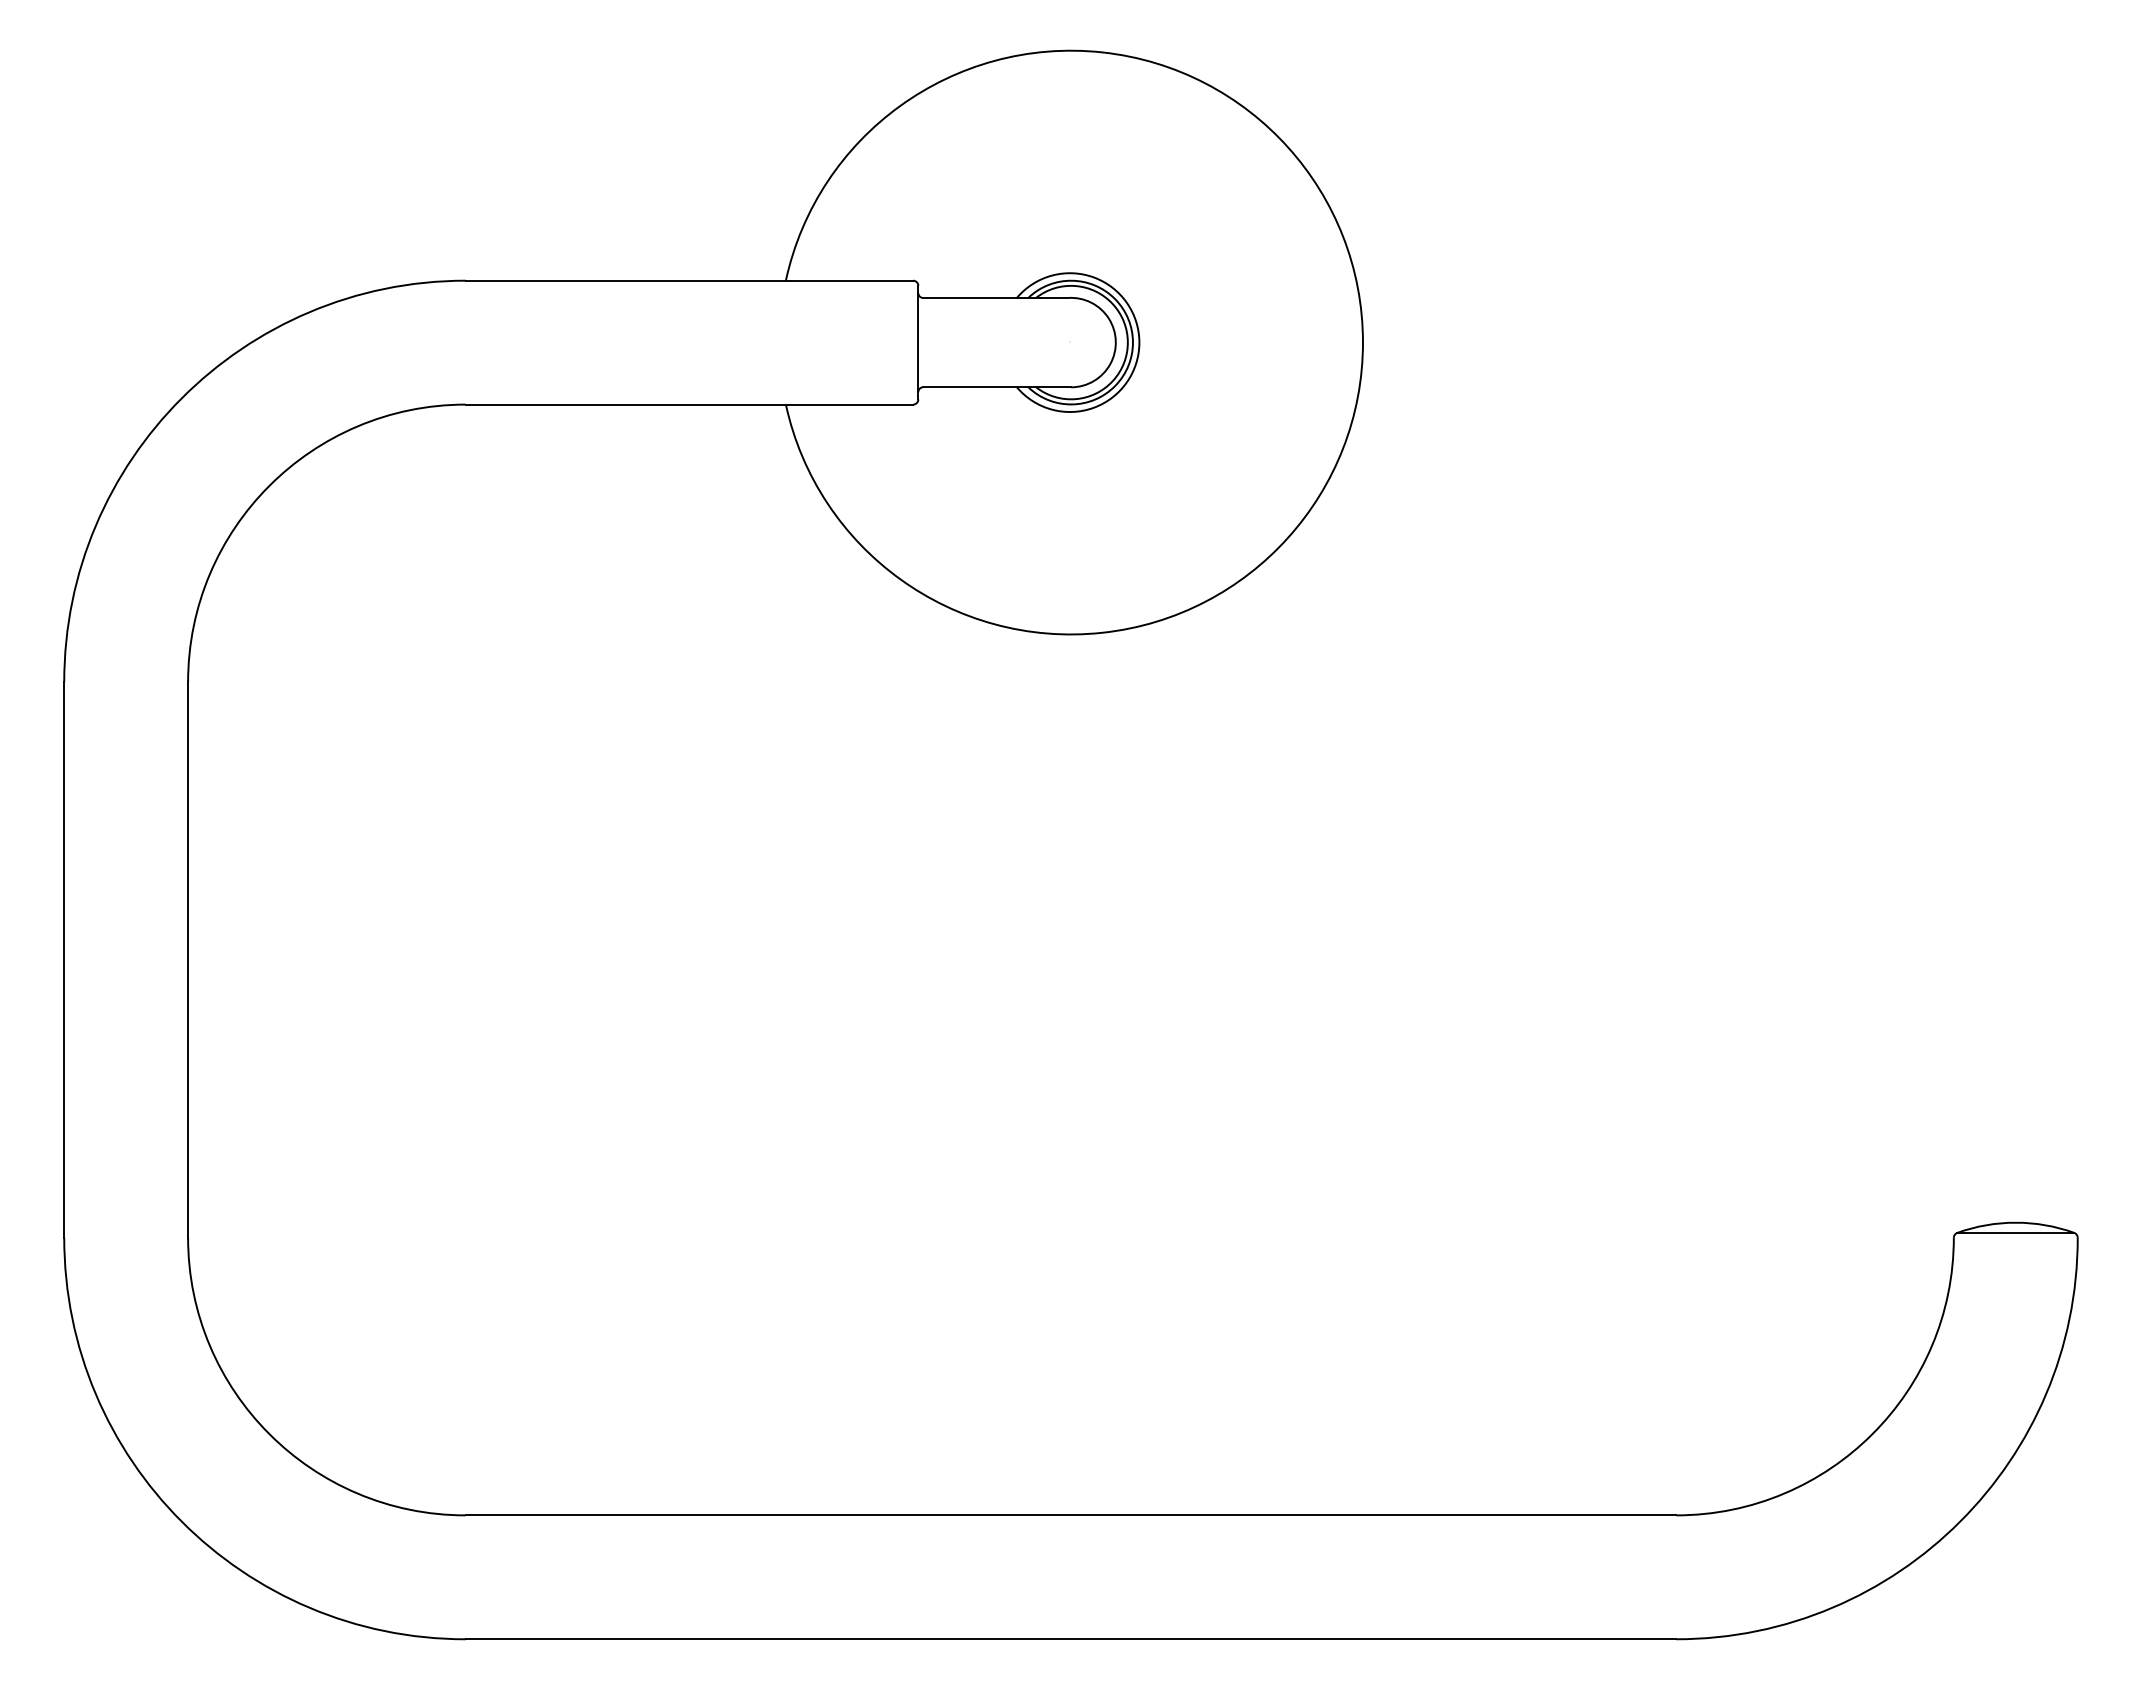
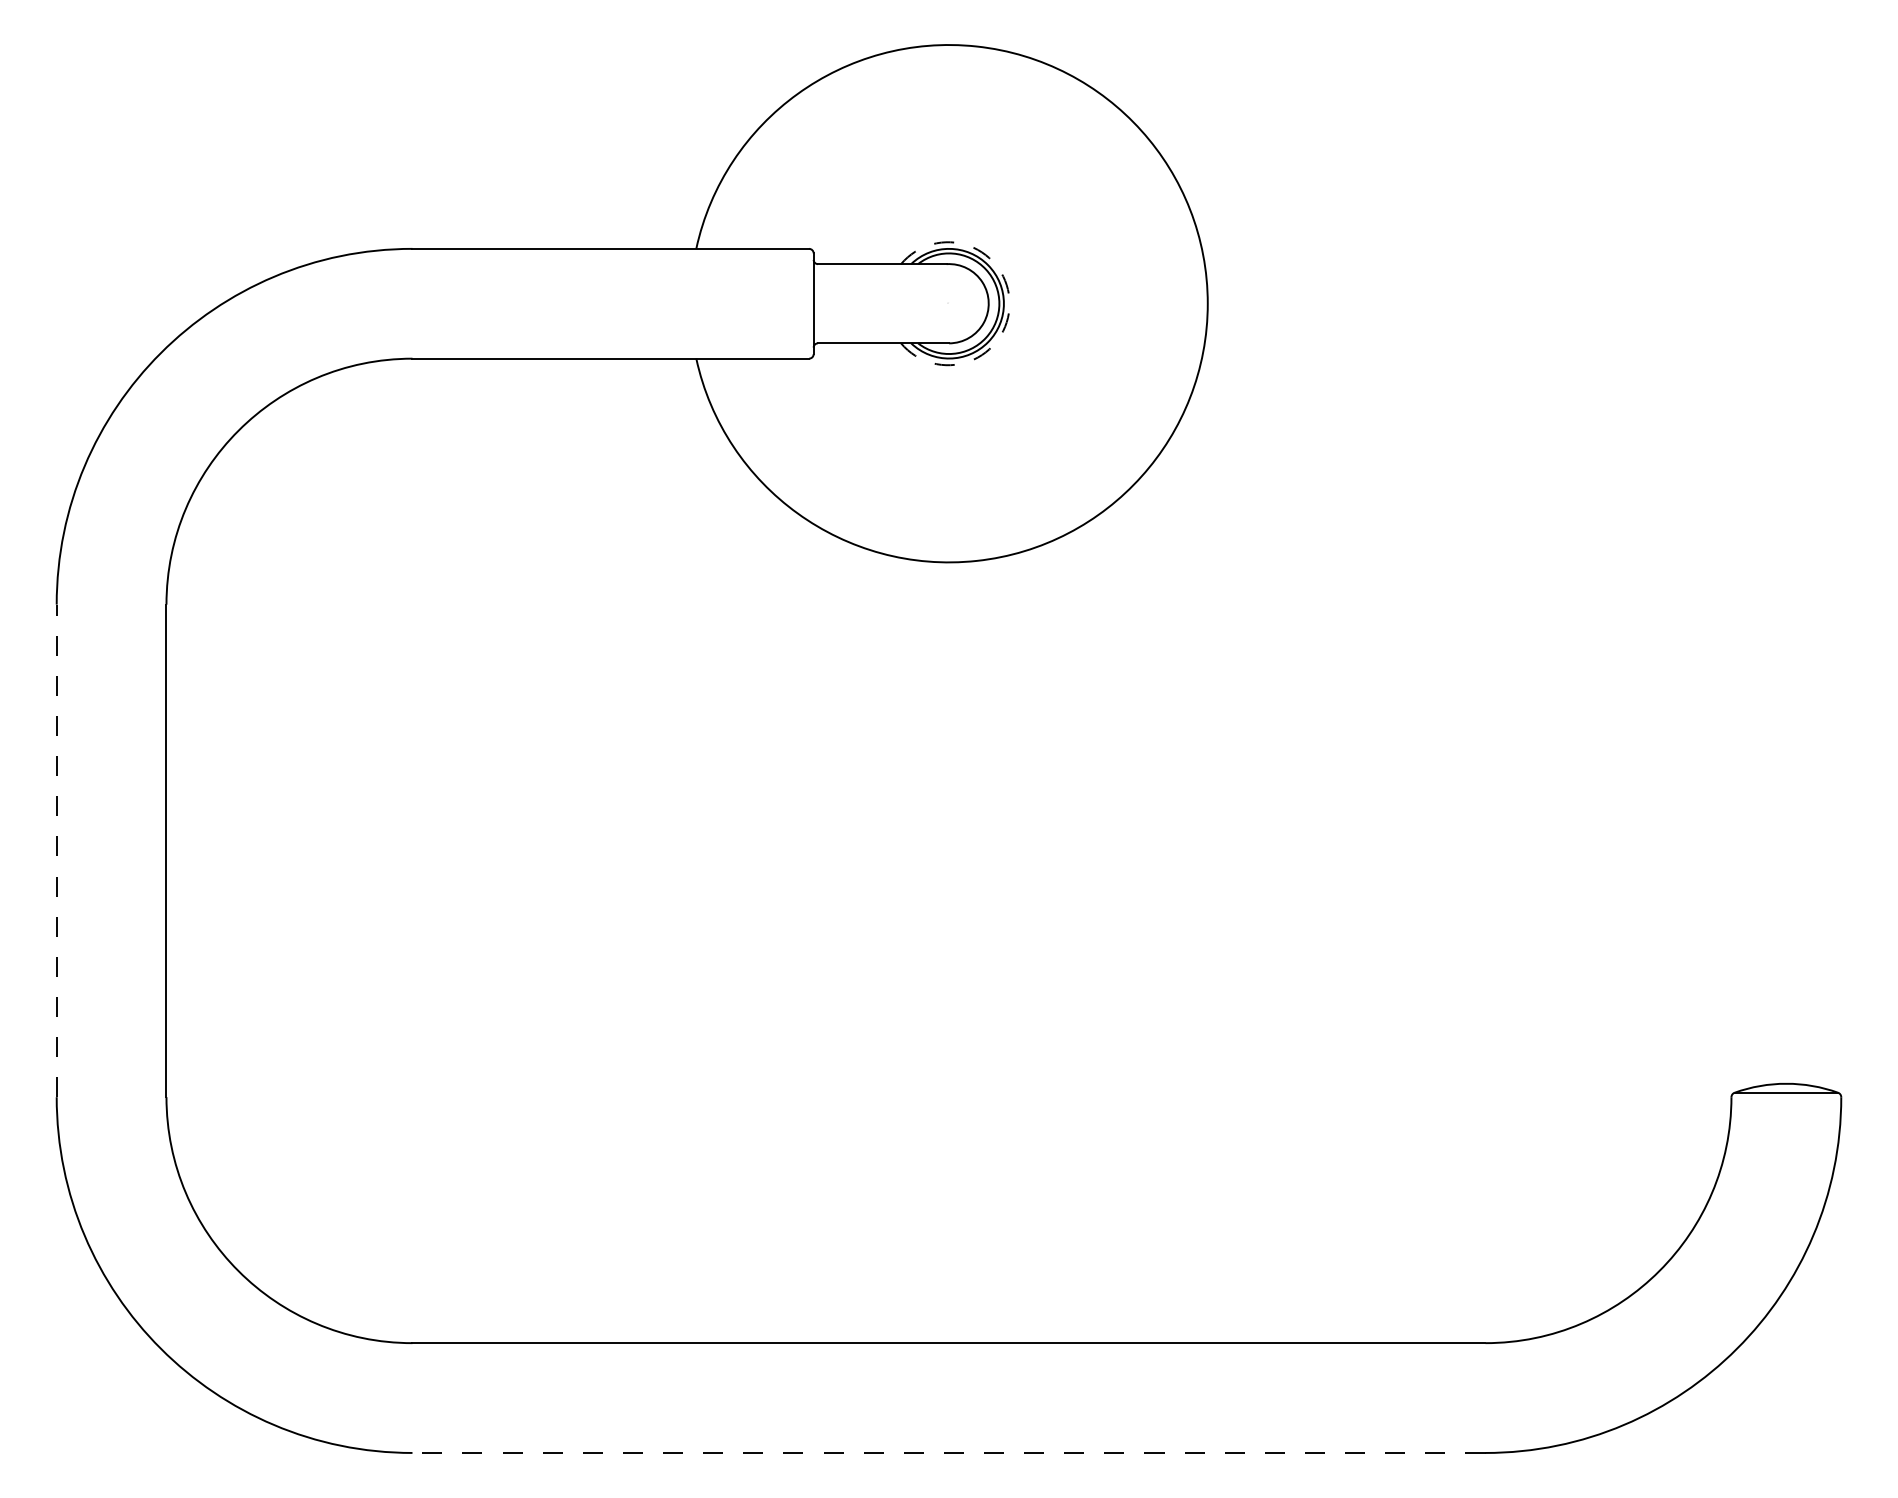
arc: (1139, 342) -> (1009, 303), solid -> dashed
line: (64, 959) -> (56, 850), solid -> dashed
line: (1070, 1639) -> (948, 1453), solid -> dashed

